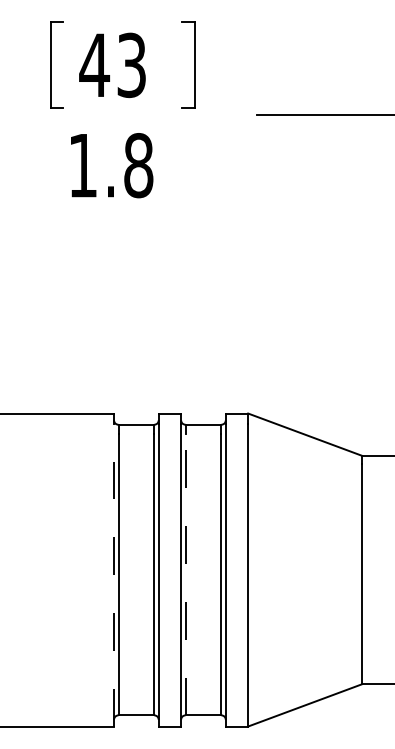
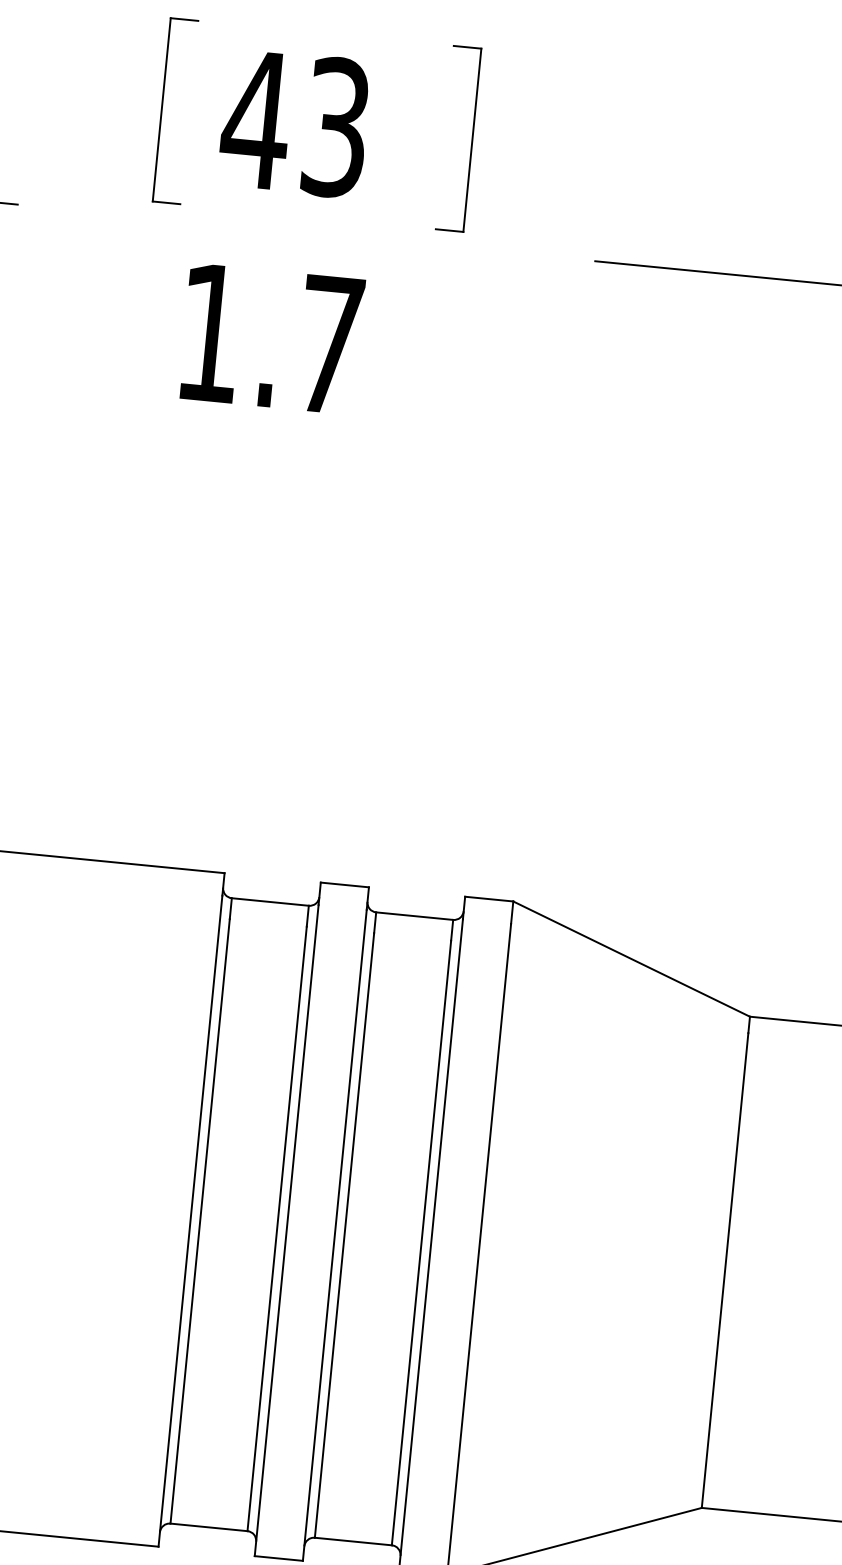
text: (138, 165) -> (329, 344), 1.8 -> 1.7
line: (114, 574) -> (191, 1219), dashed -> solid
line: (185, 574) -> (344, 1234), dashed -> solid

